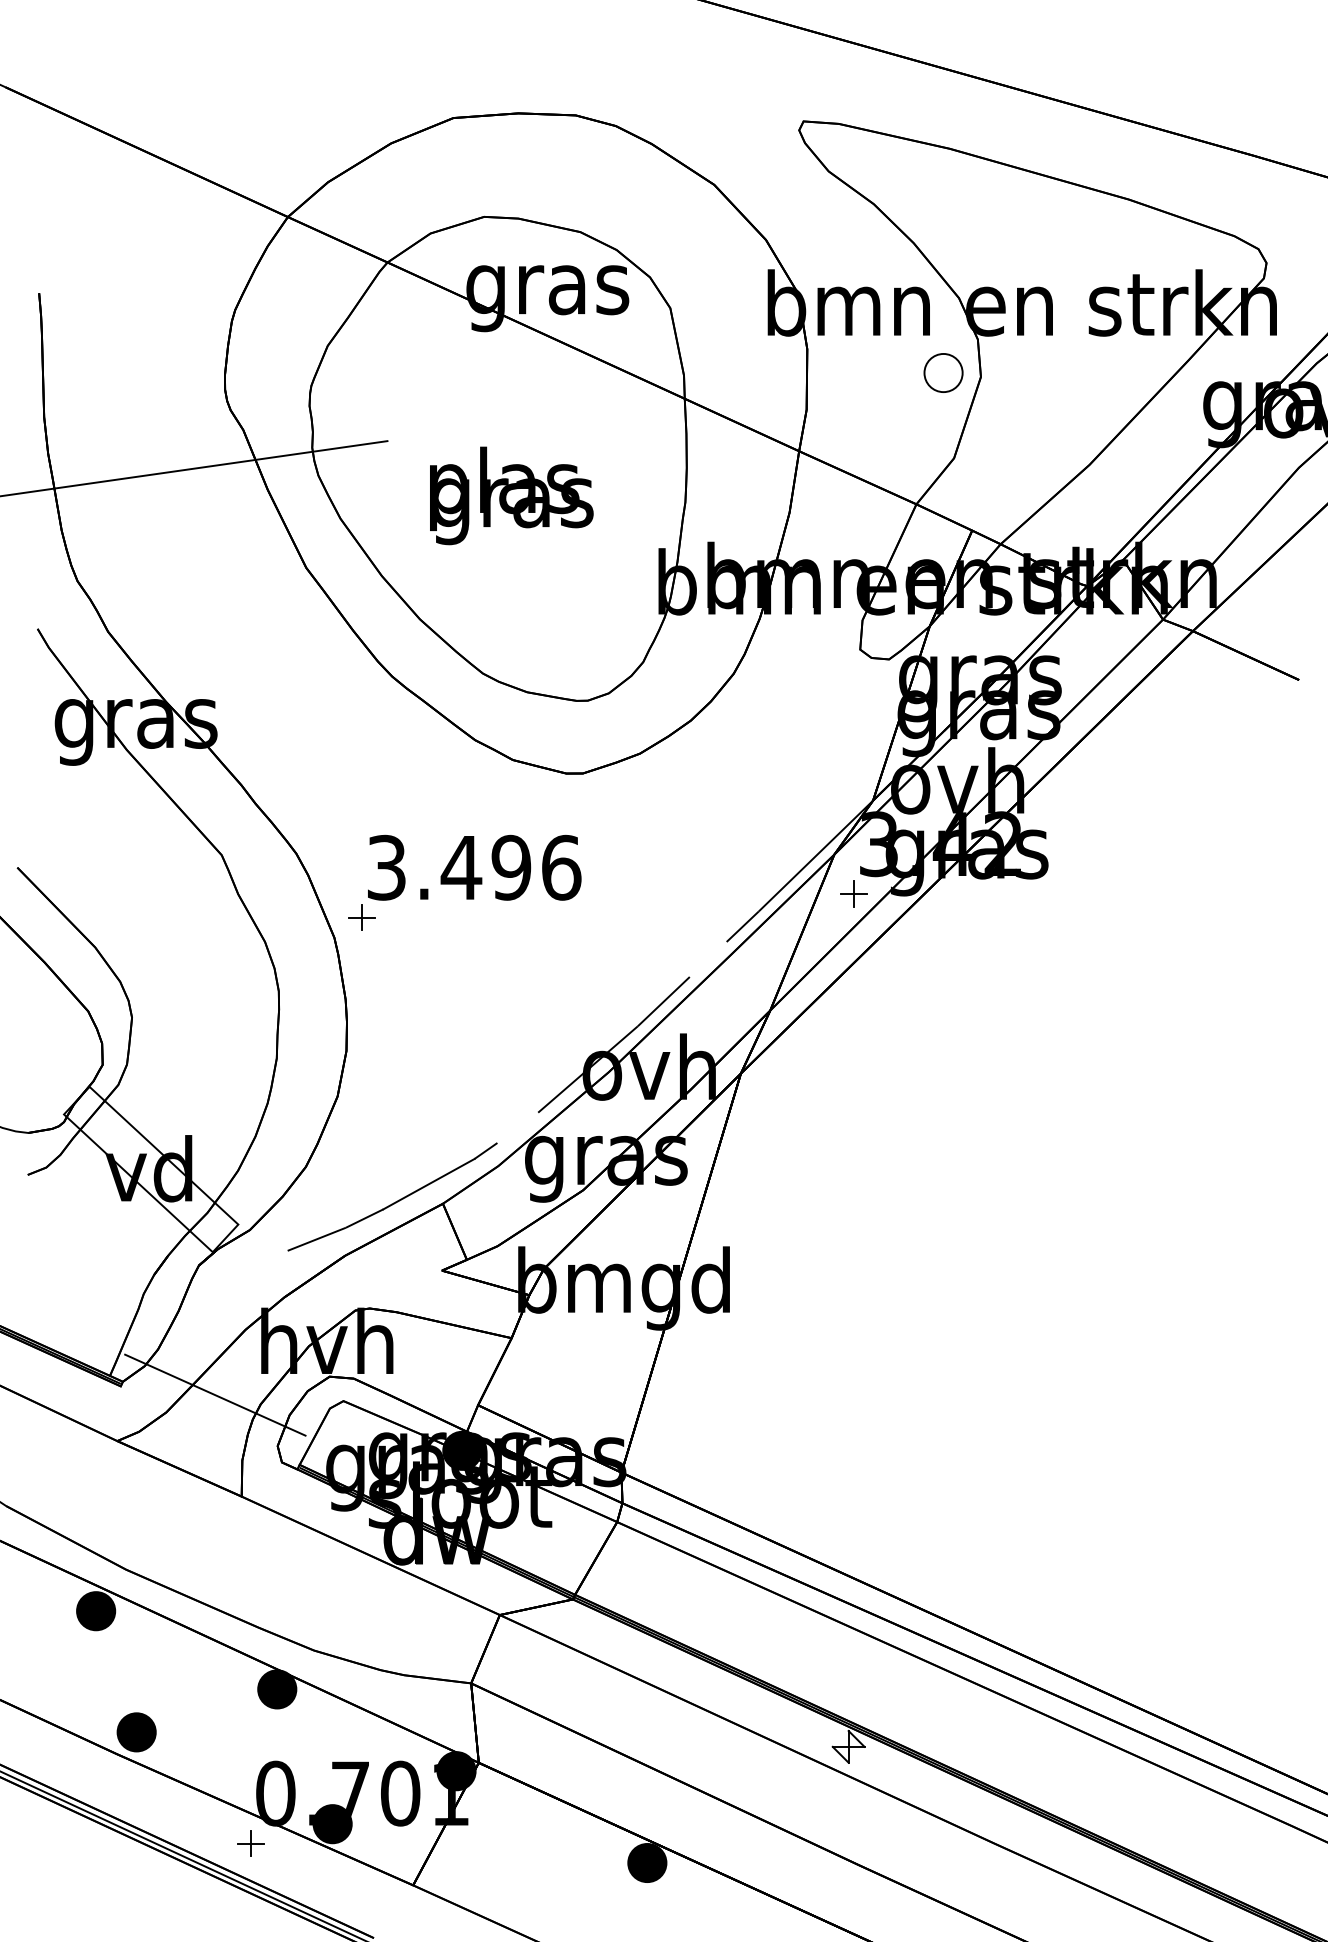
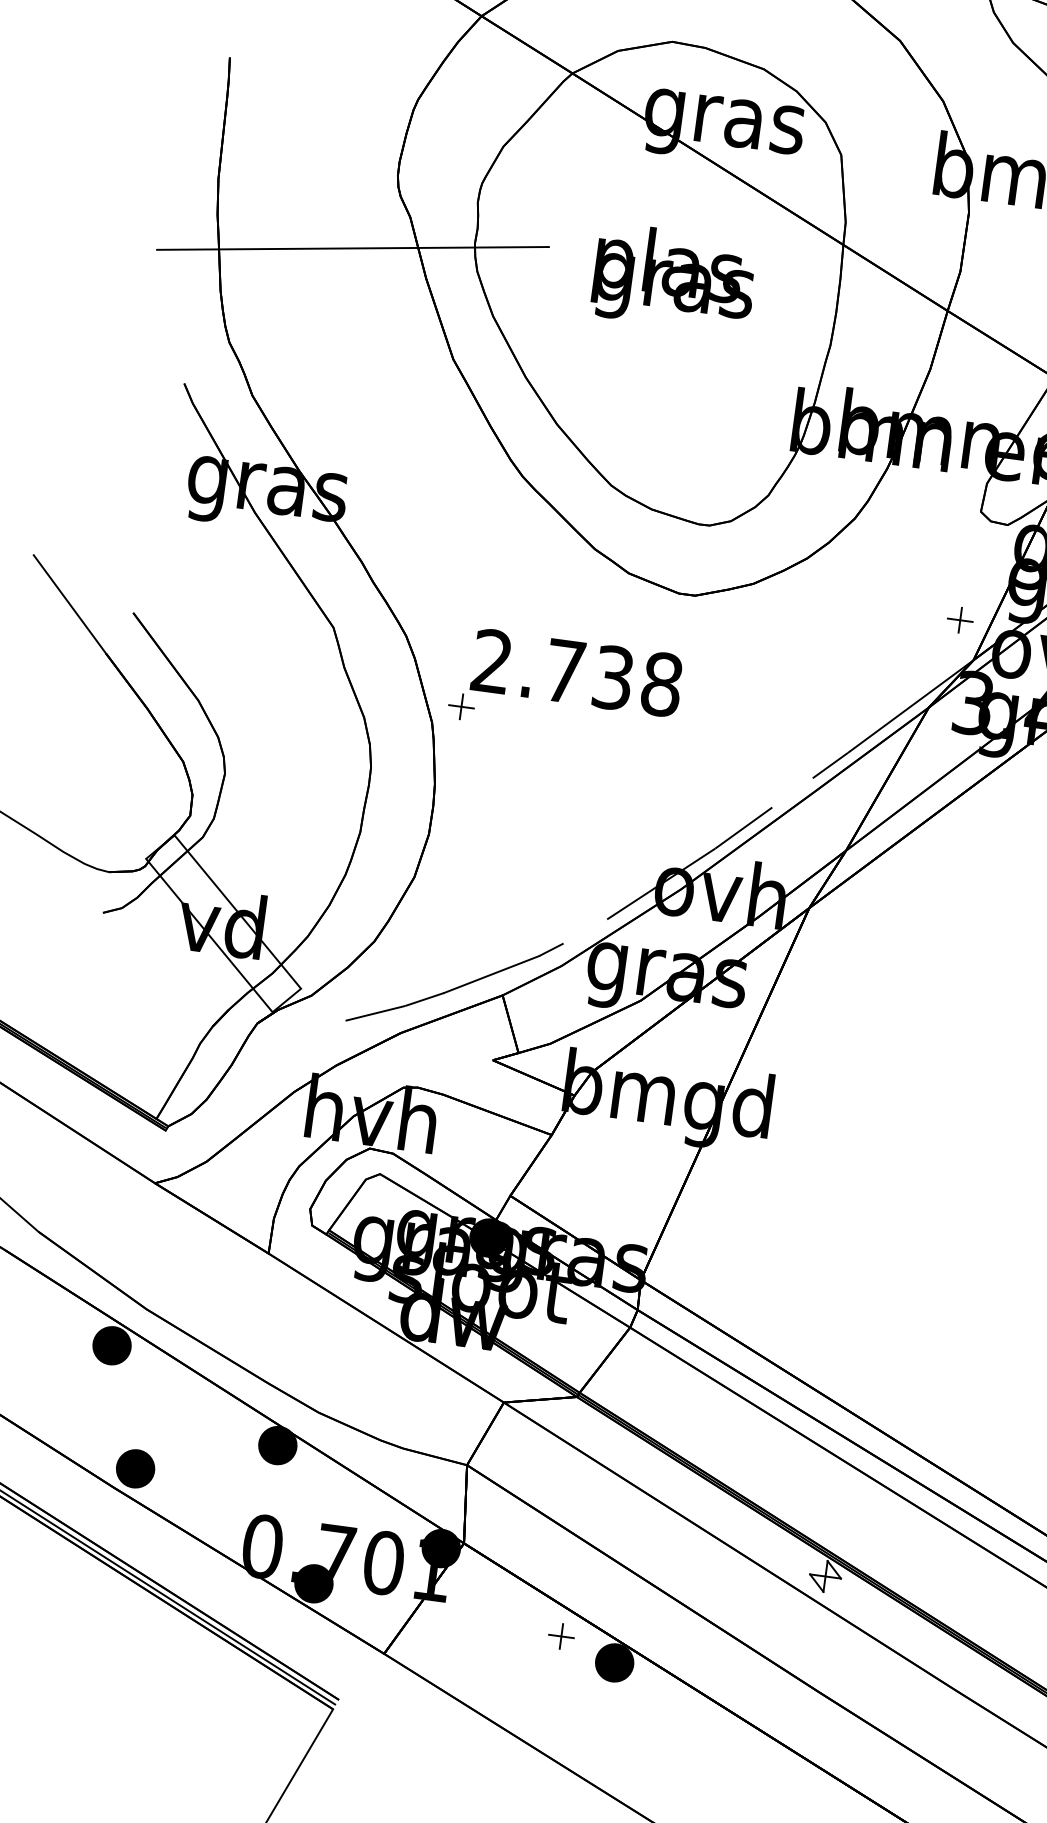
text: (511, 495) -> (674, 278), moved
text: (474, 867) -> (577, 672), 3.496 -> 2.738
part: (853, 893) -> (959, 619), moved
line: (215, 1394) -> (256, 1150), removed
part: (250, 1843) -> (561, 1636), moved

